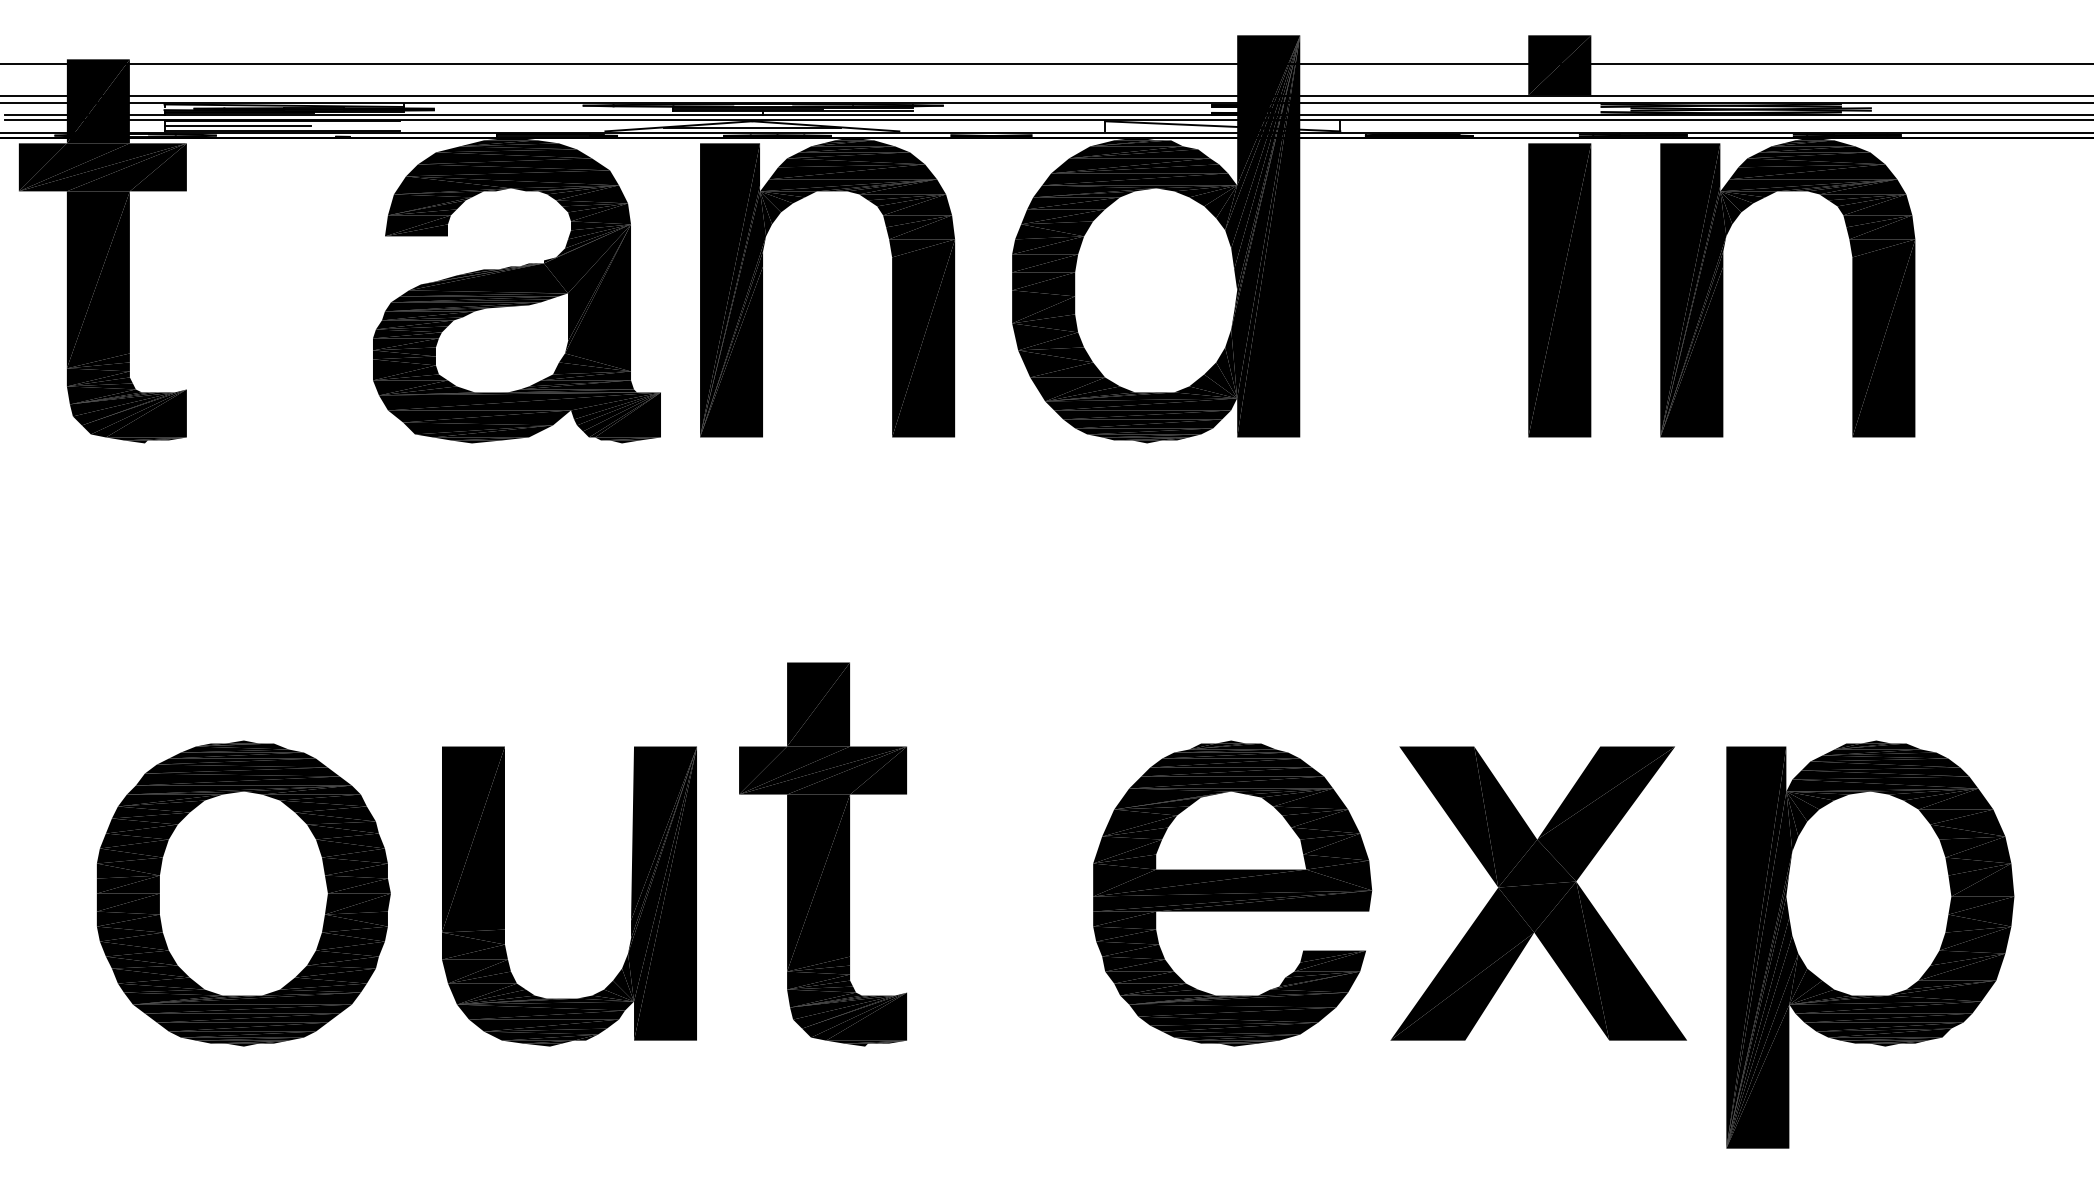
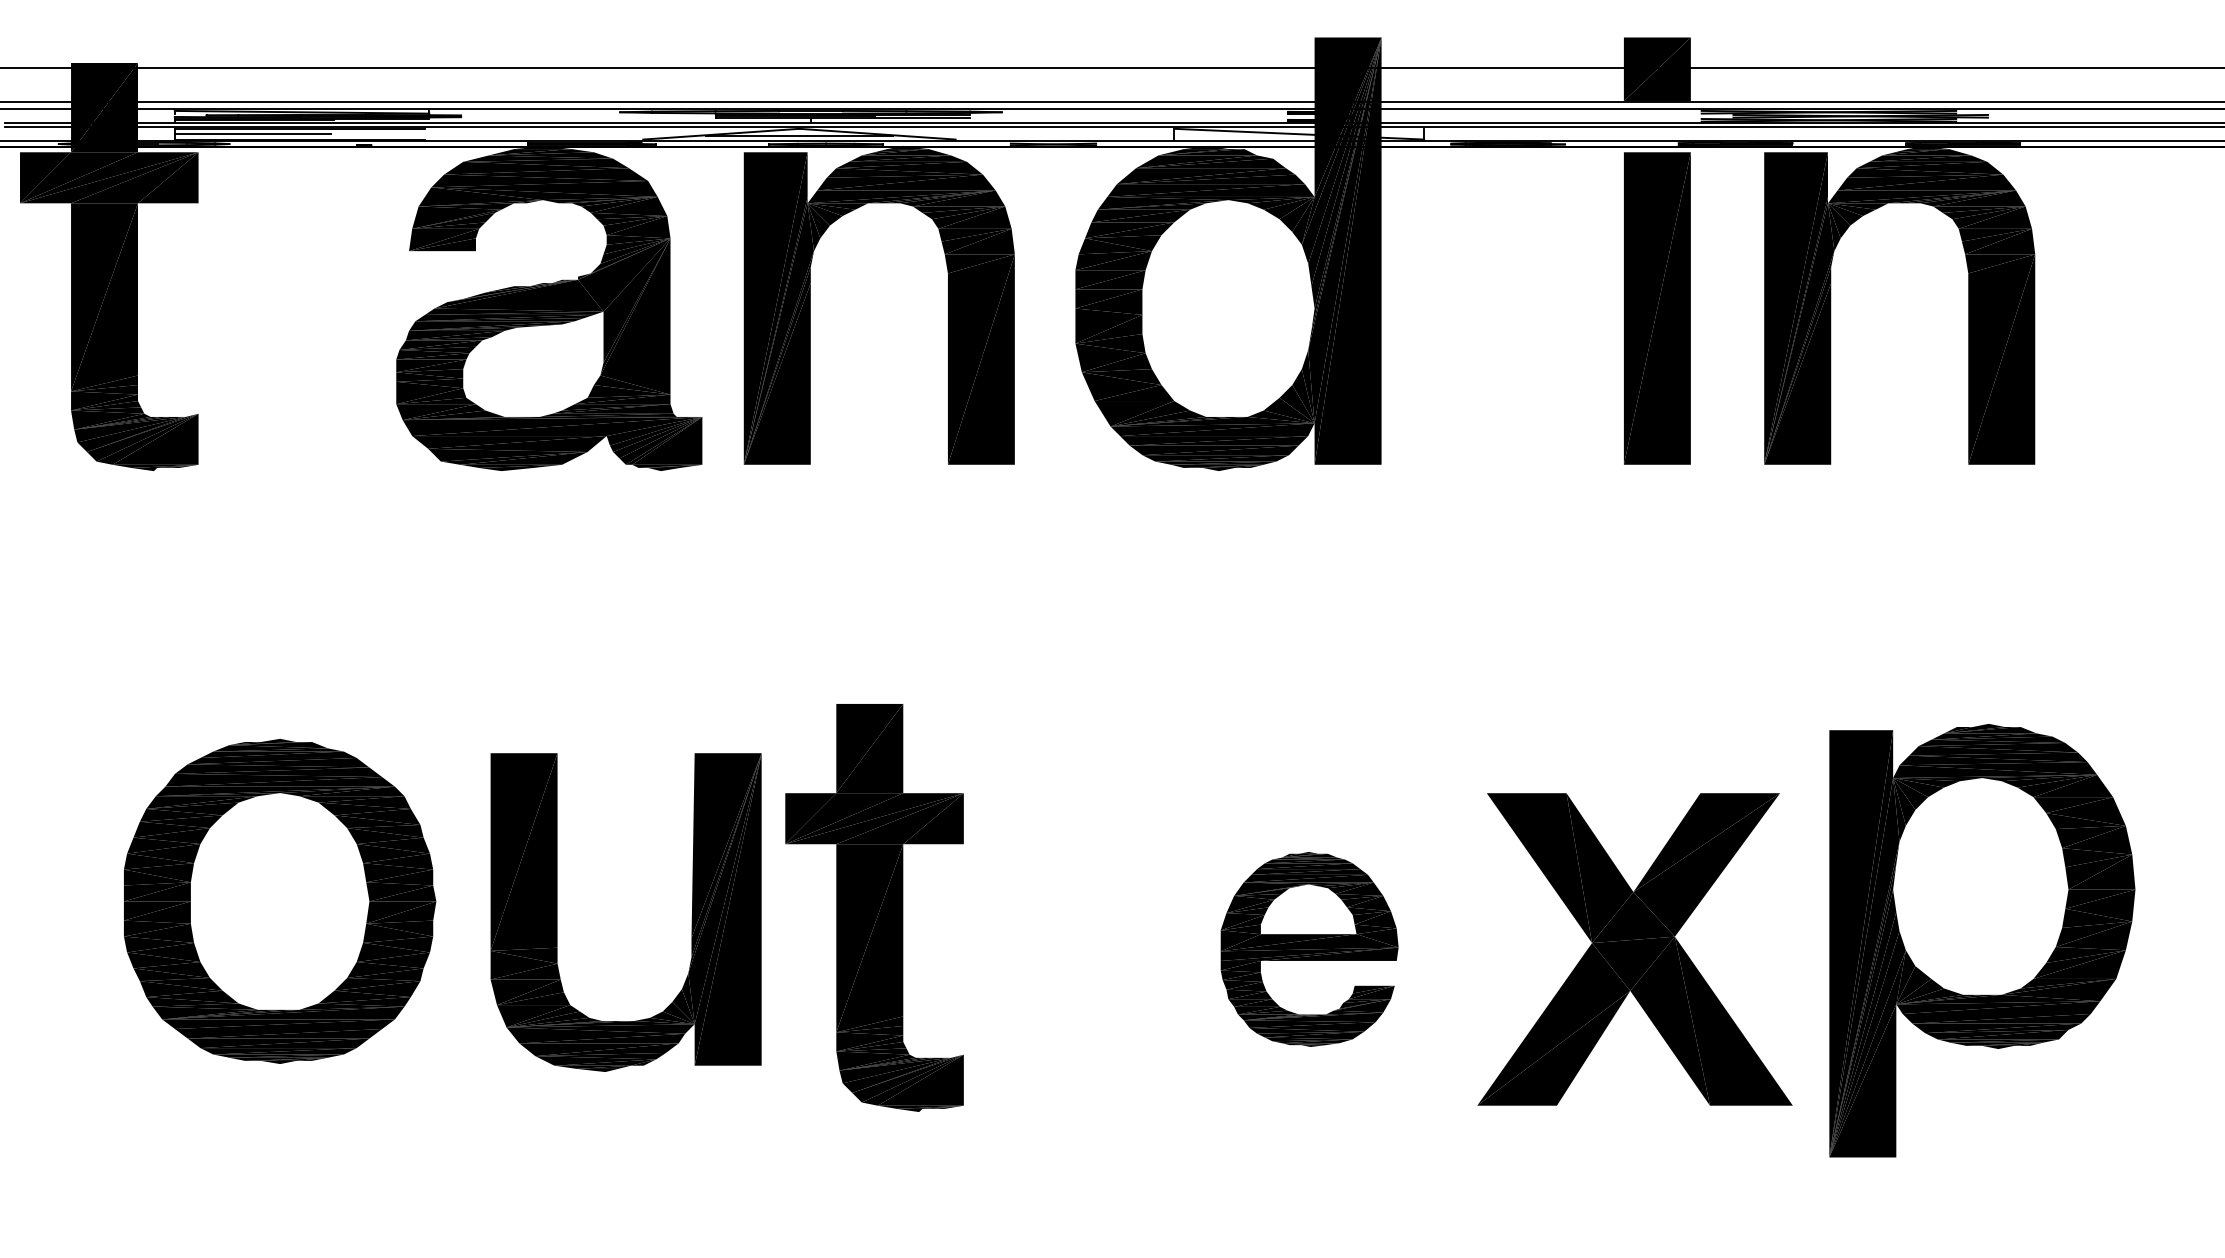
part: (244, 893) -> (280, 901), moved
part: (1232, 893) -> (1309, 949), size x0.6
part: (631, 901) -> (691, 917), moved
part: (1870, 944) -> (1982, 940), moved

